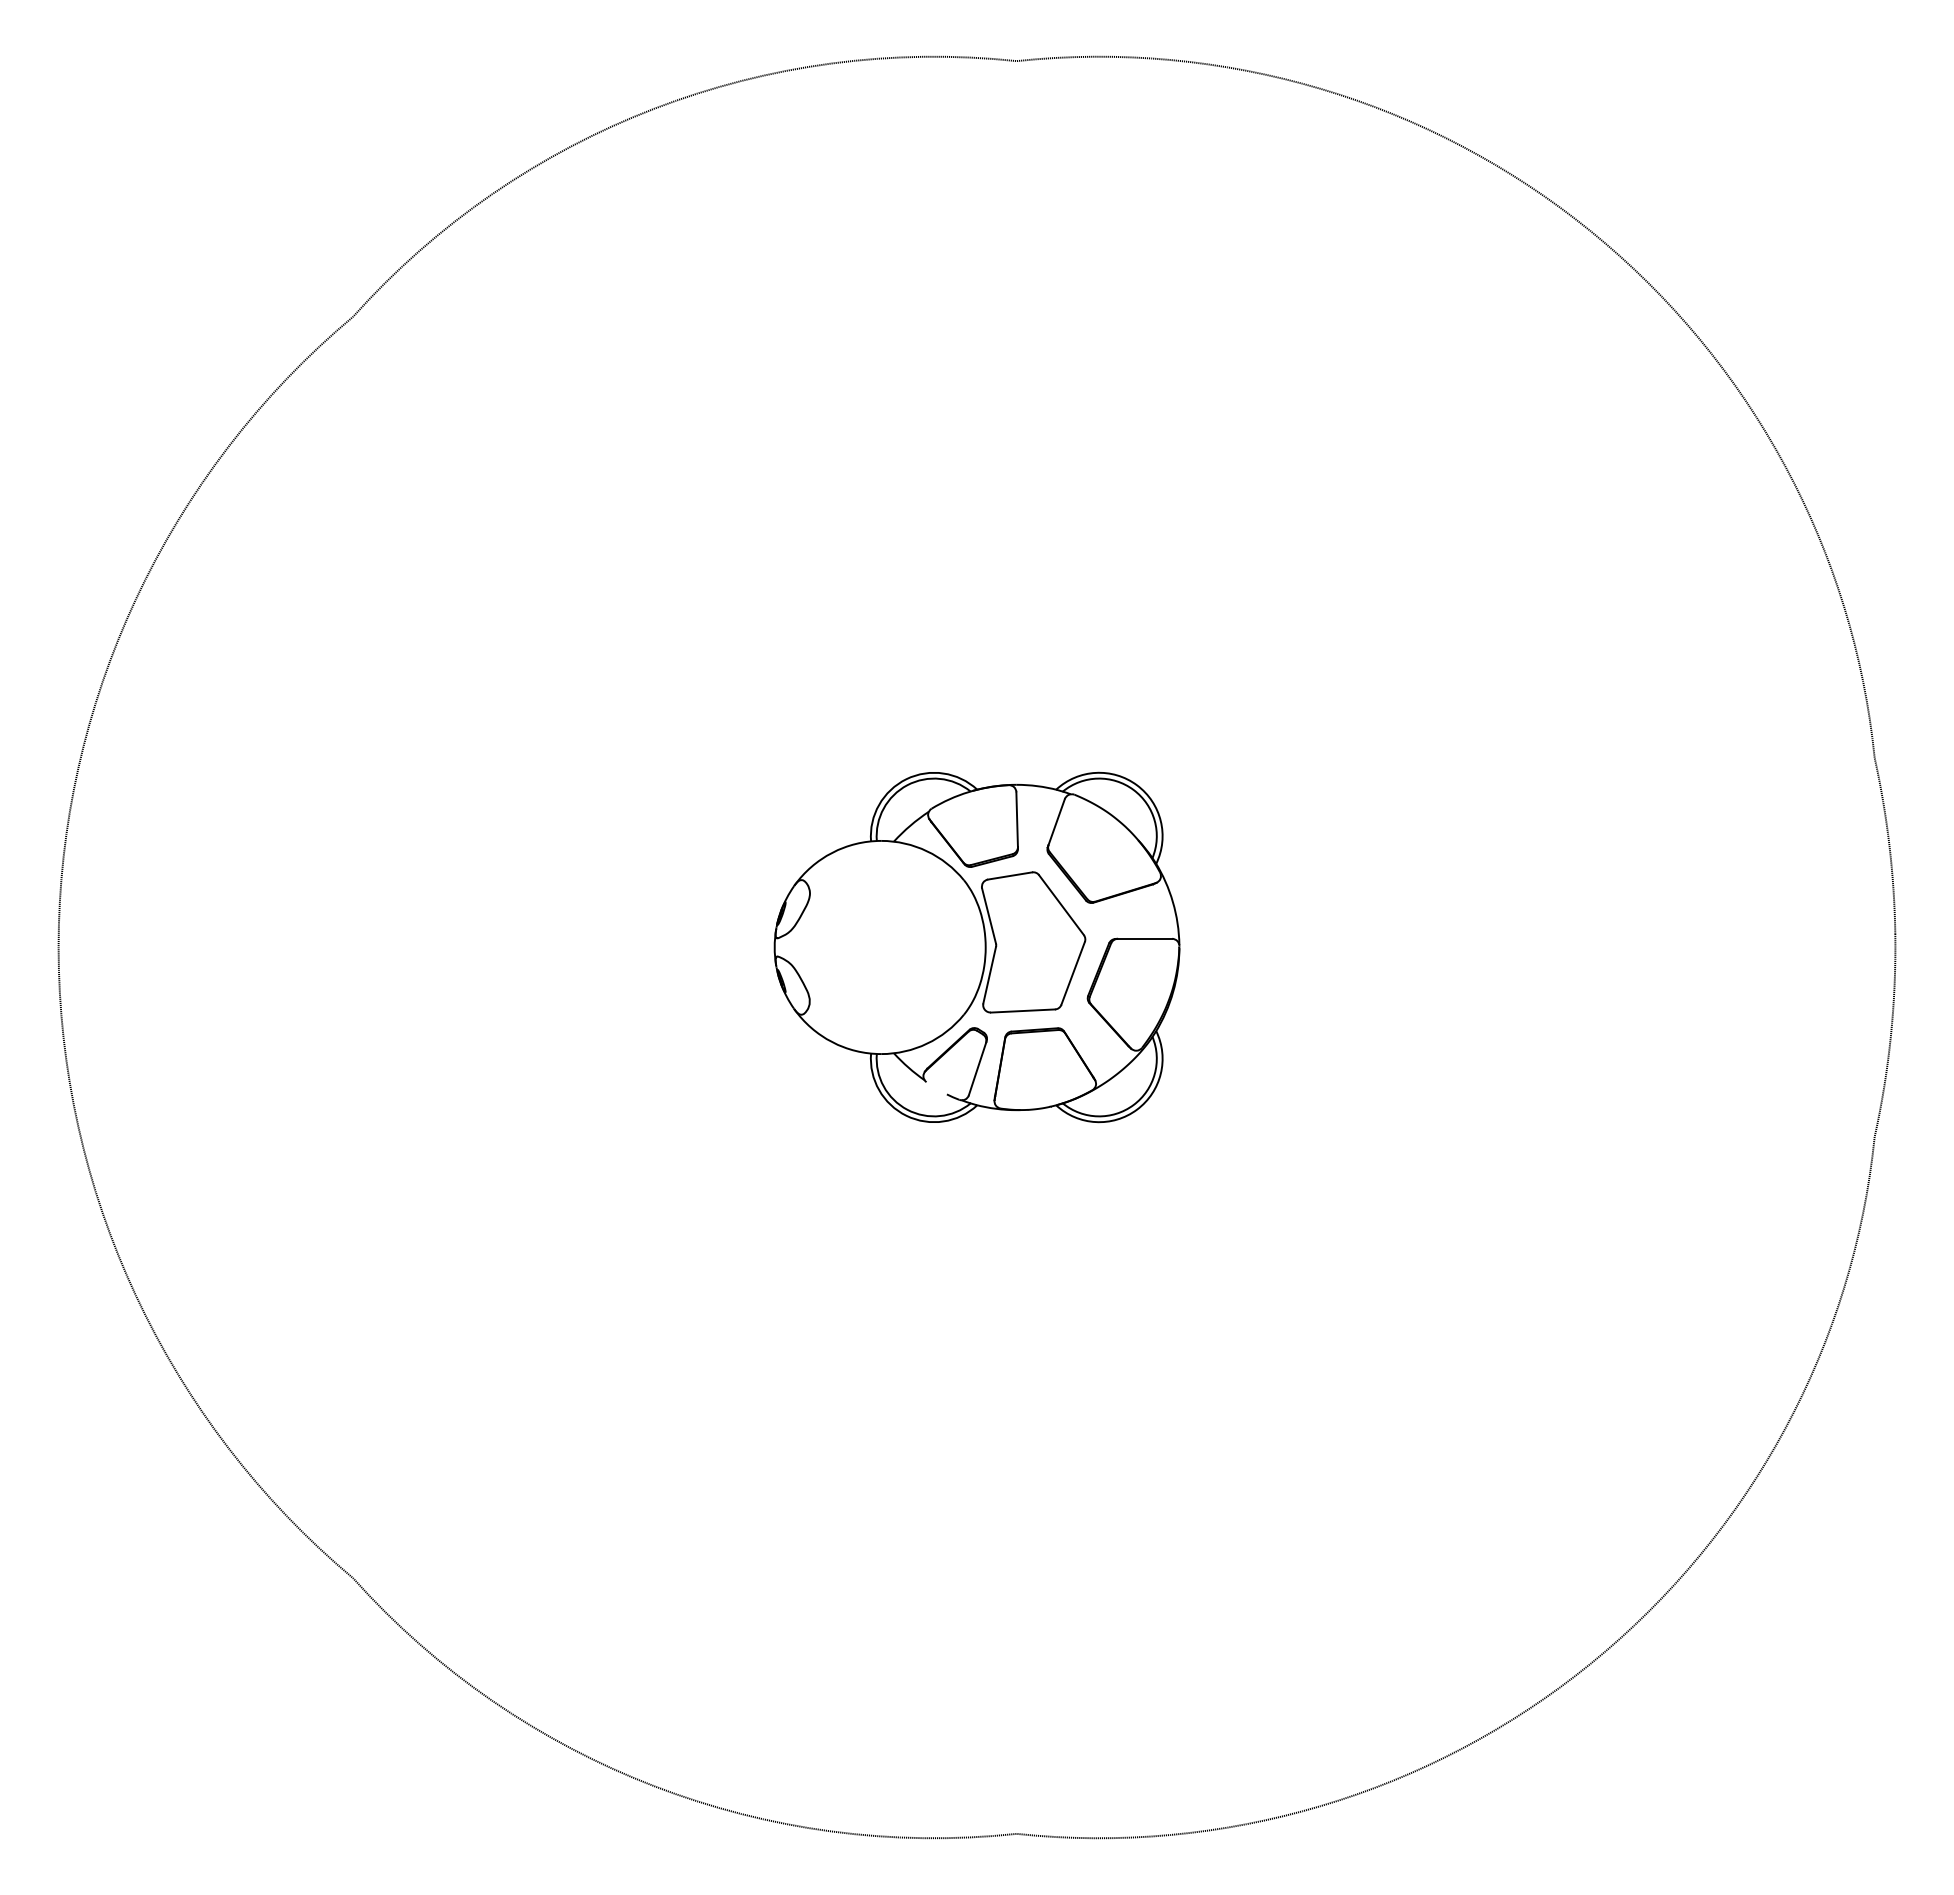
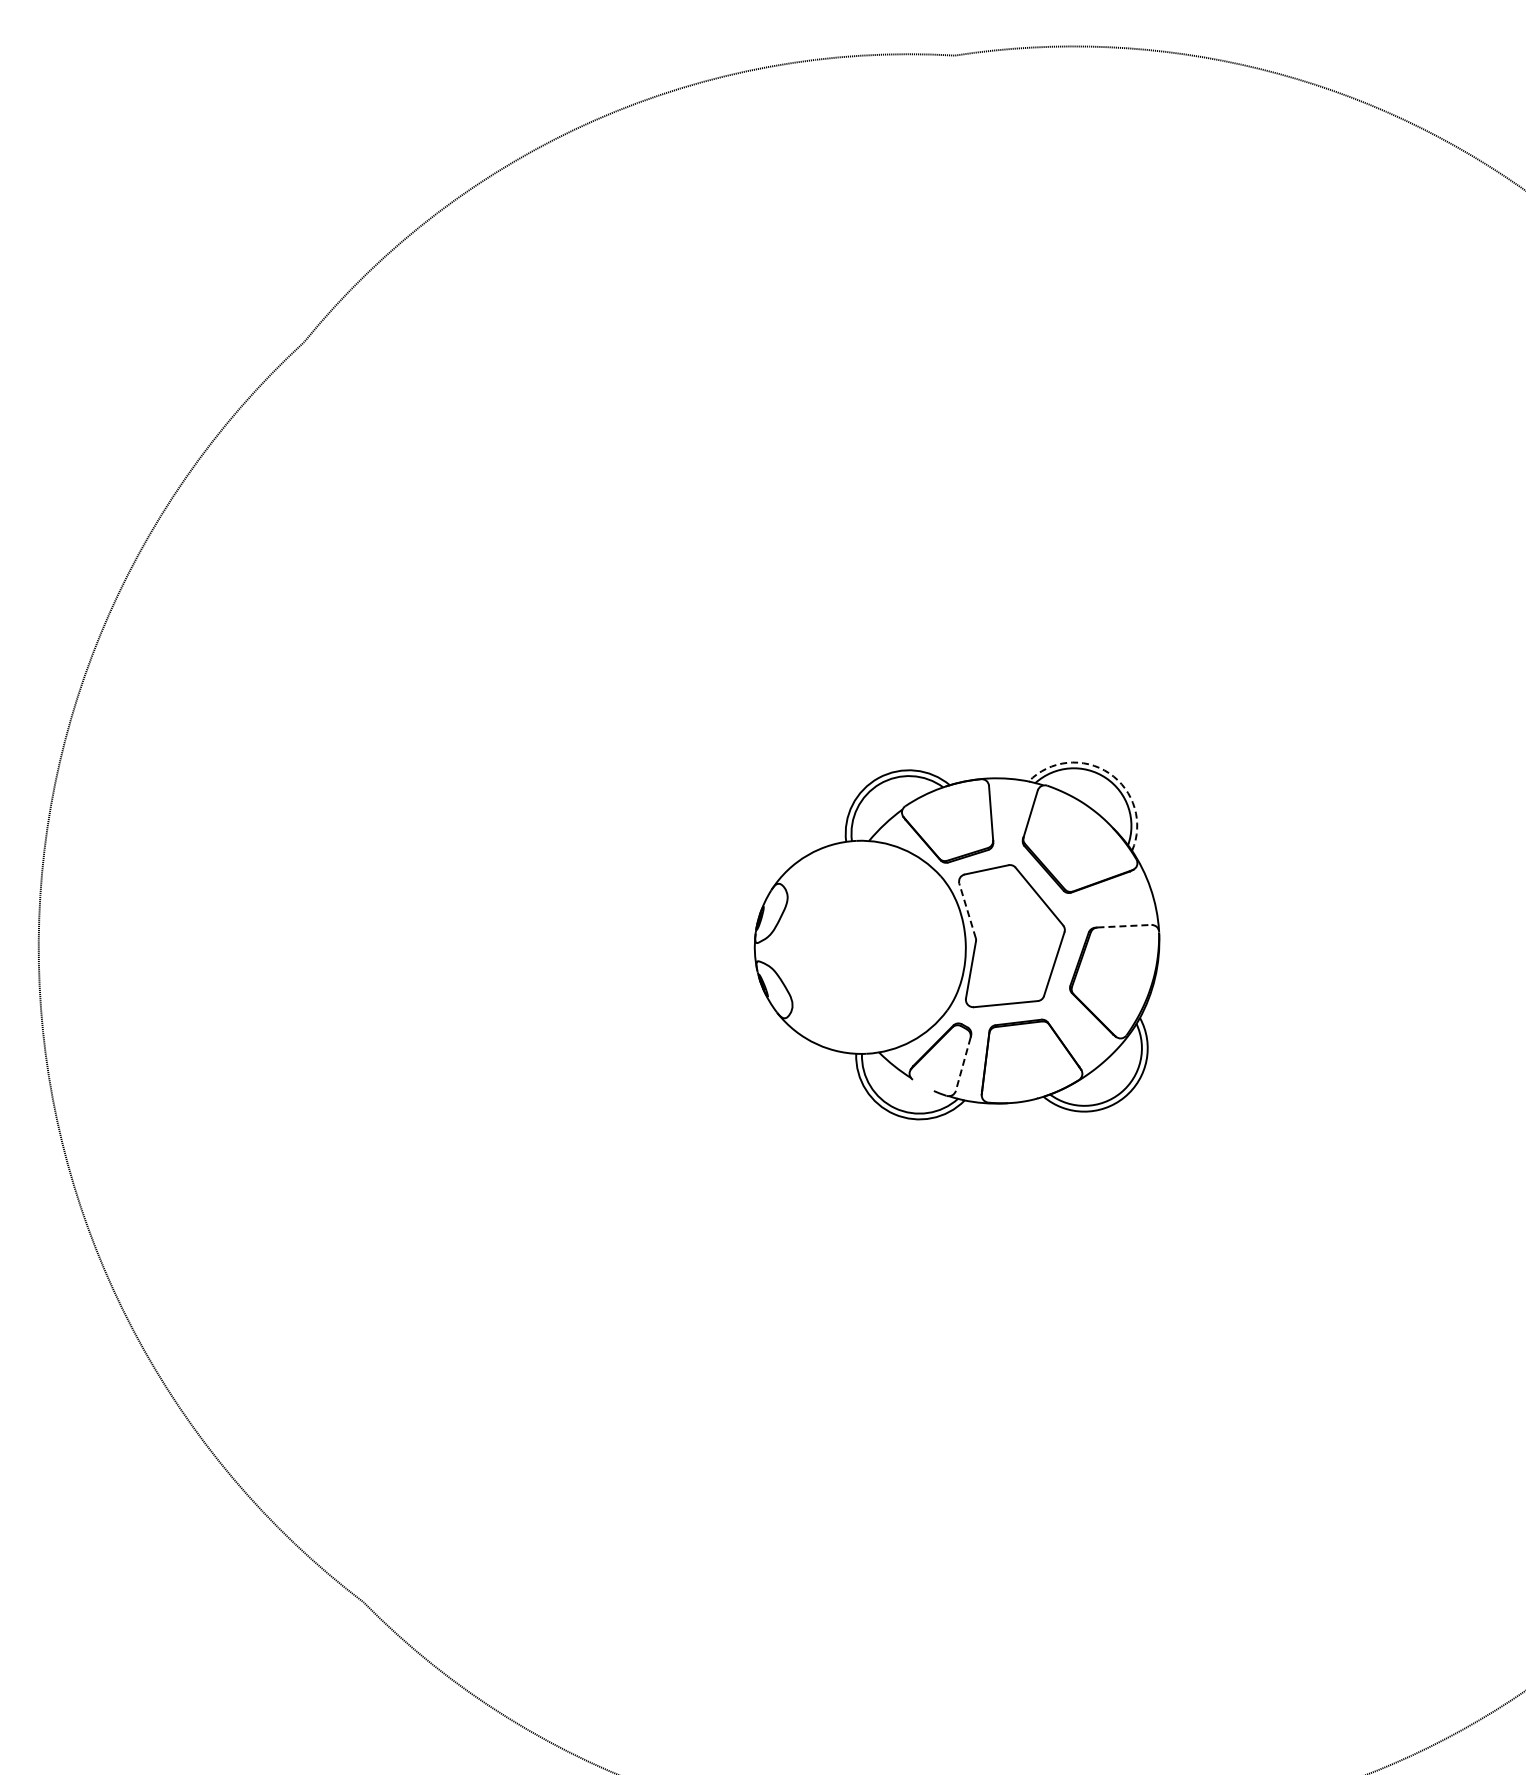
arc: (1136, 785) -> (1108, 773), solid -> dashed
line: (988, 915) -> (966, 910), solid -> dashed
line: (1145, 938) -> (1124, 925), solid -> dashed
line: (977, 1069) -> (963, 1064), solid -> dashed

